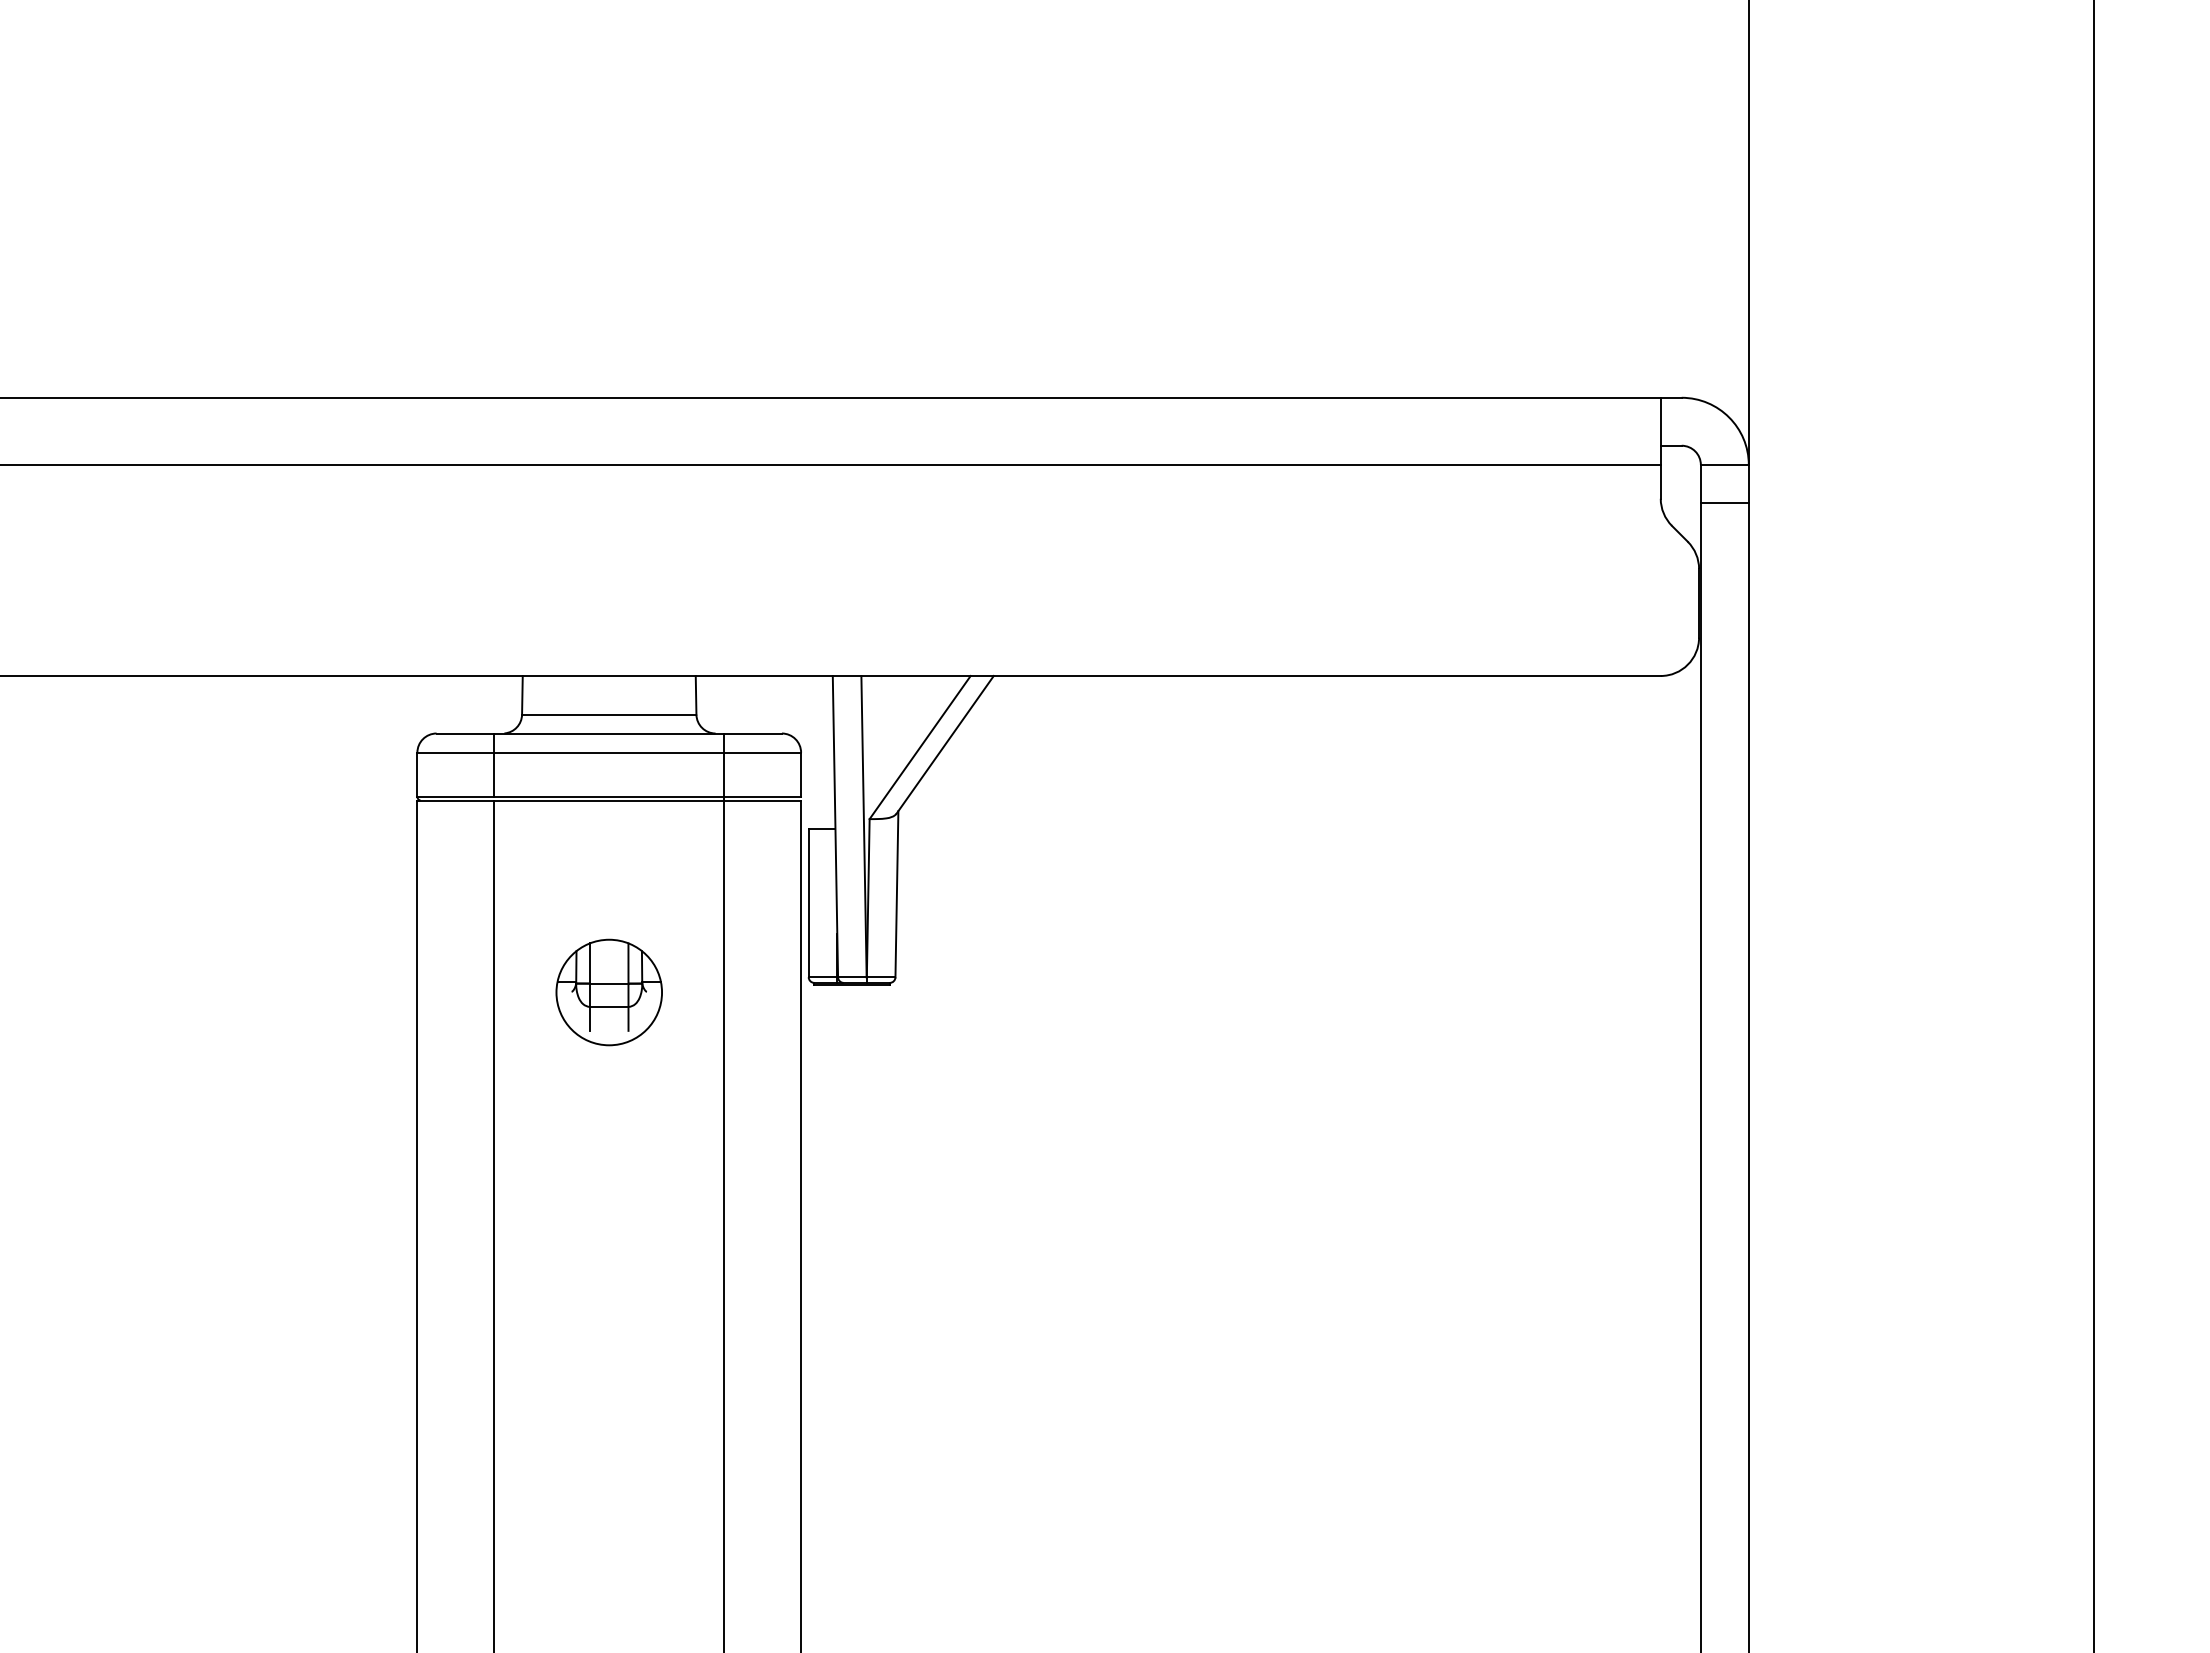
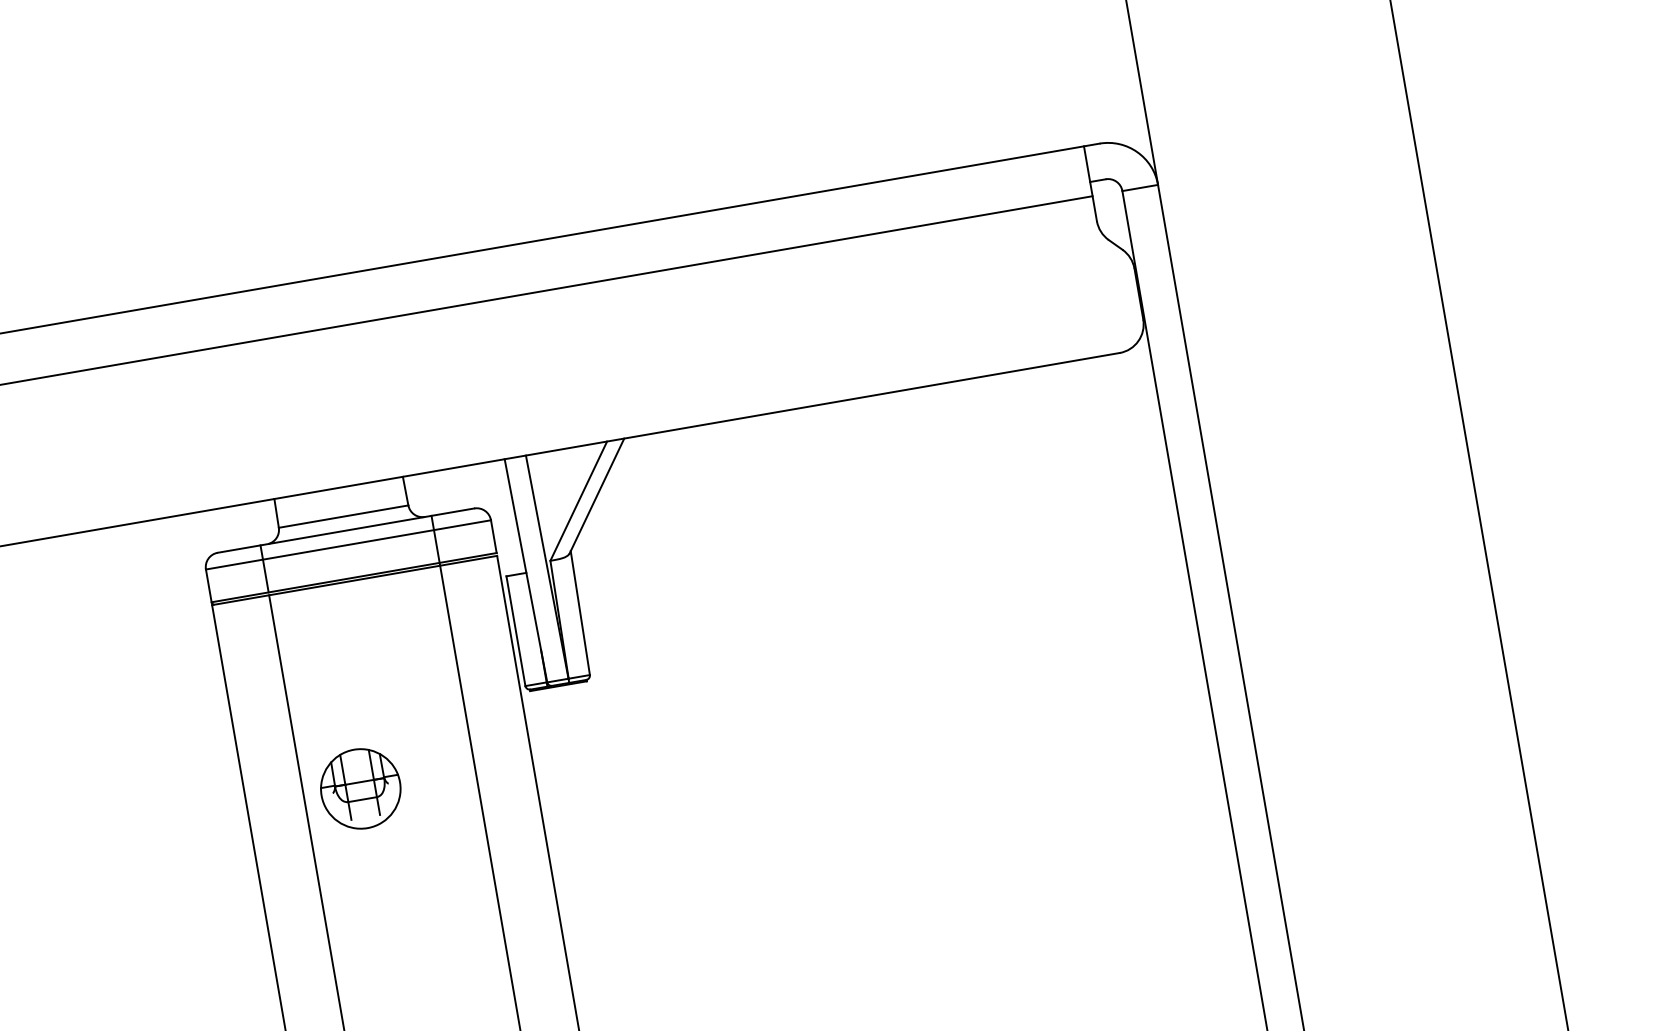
line: (1724, 503) -> (1144, 216), removed
part: (608, 992) -> (360, 789), moved

